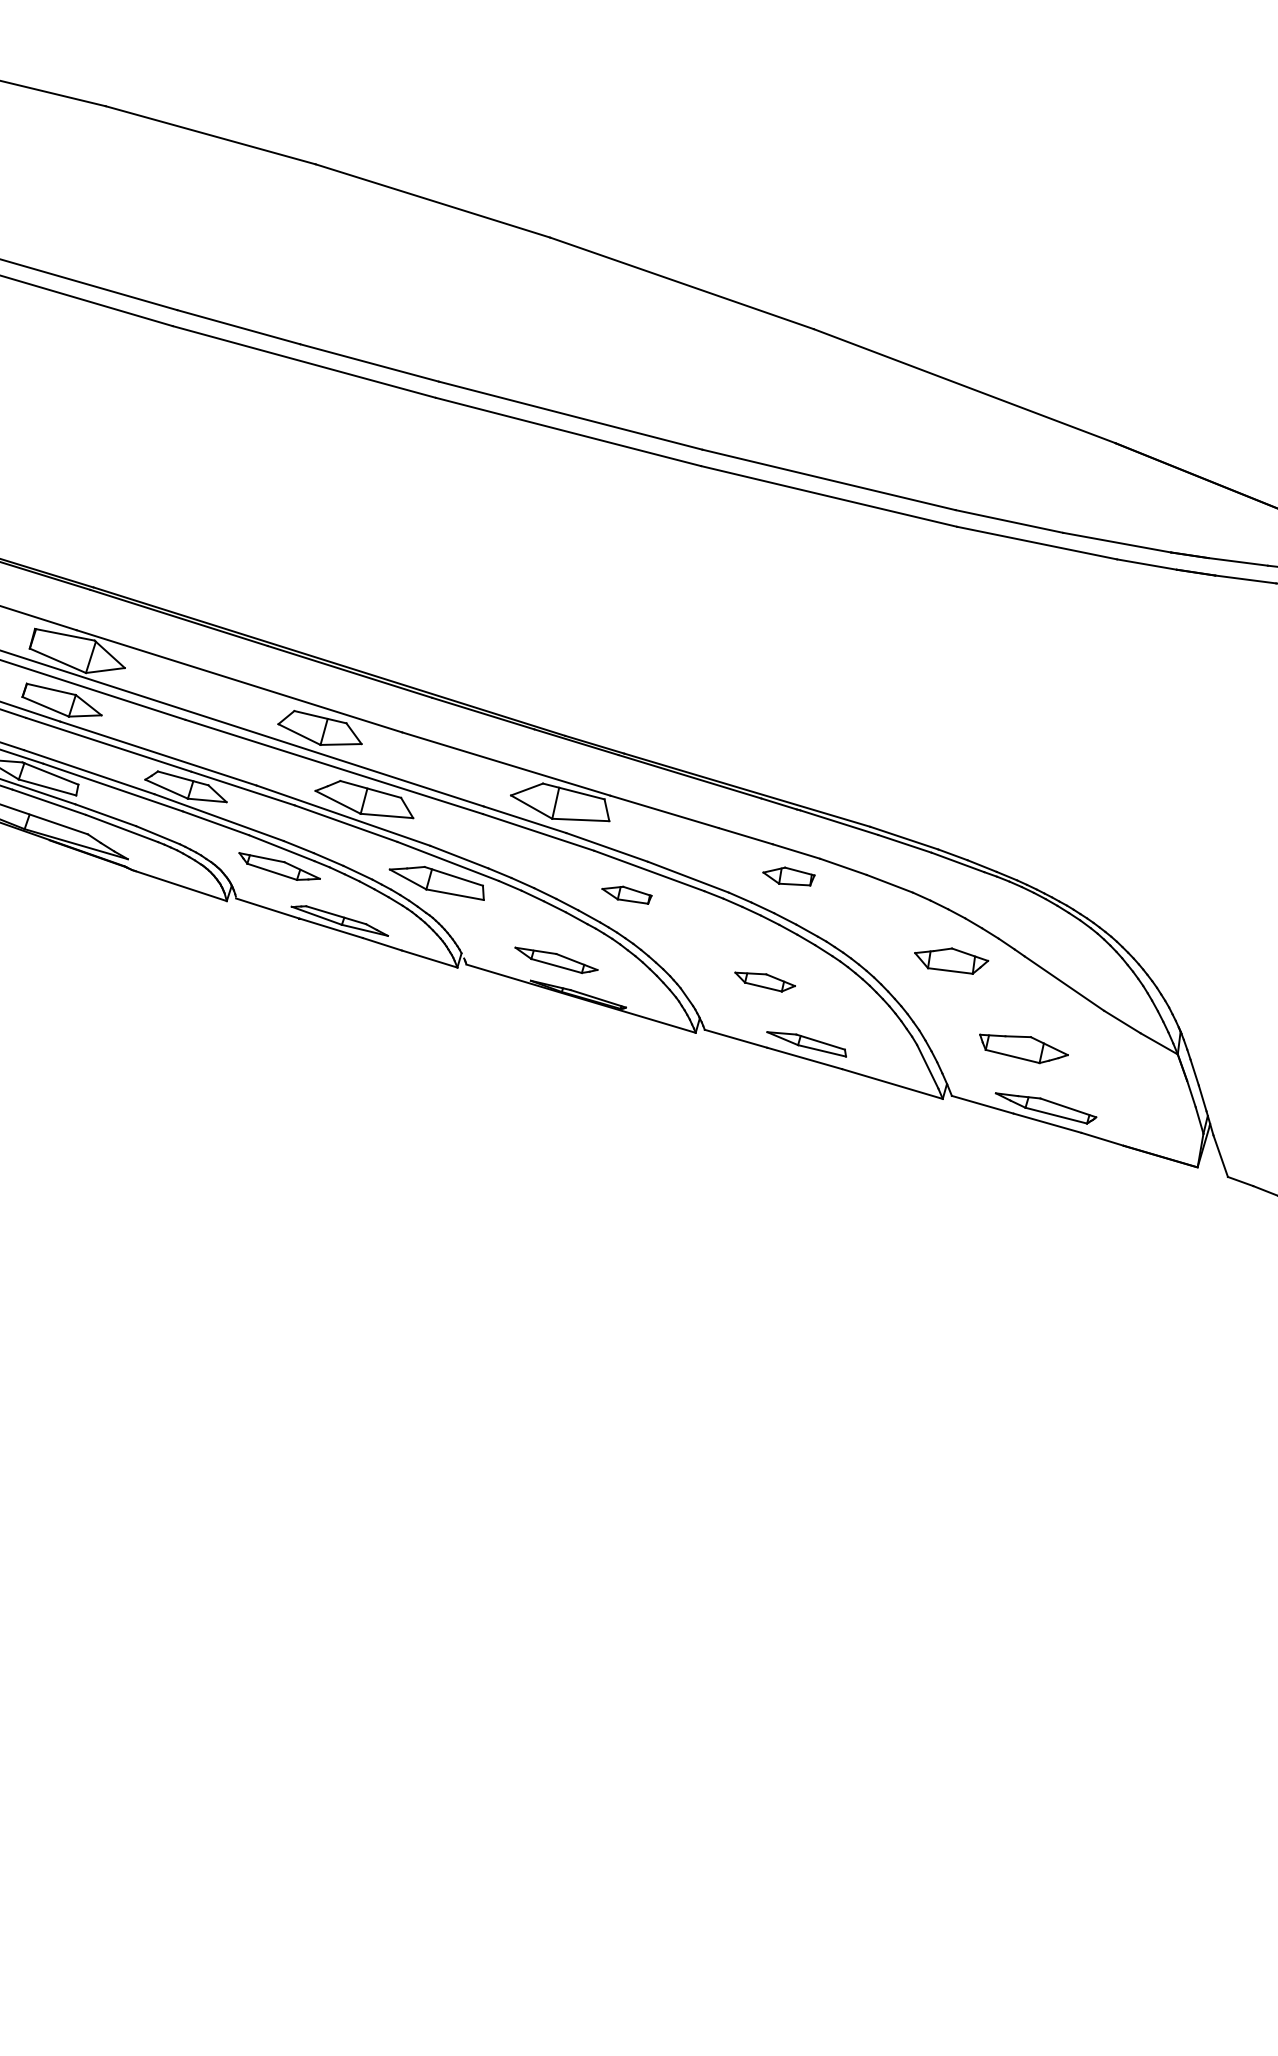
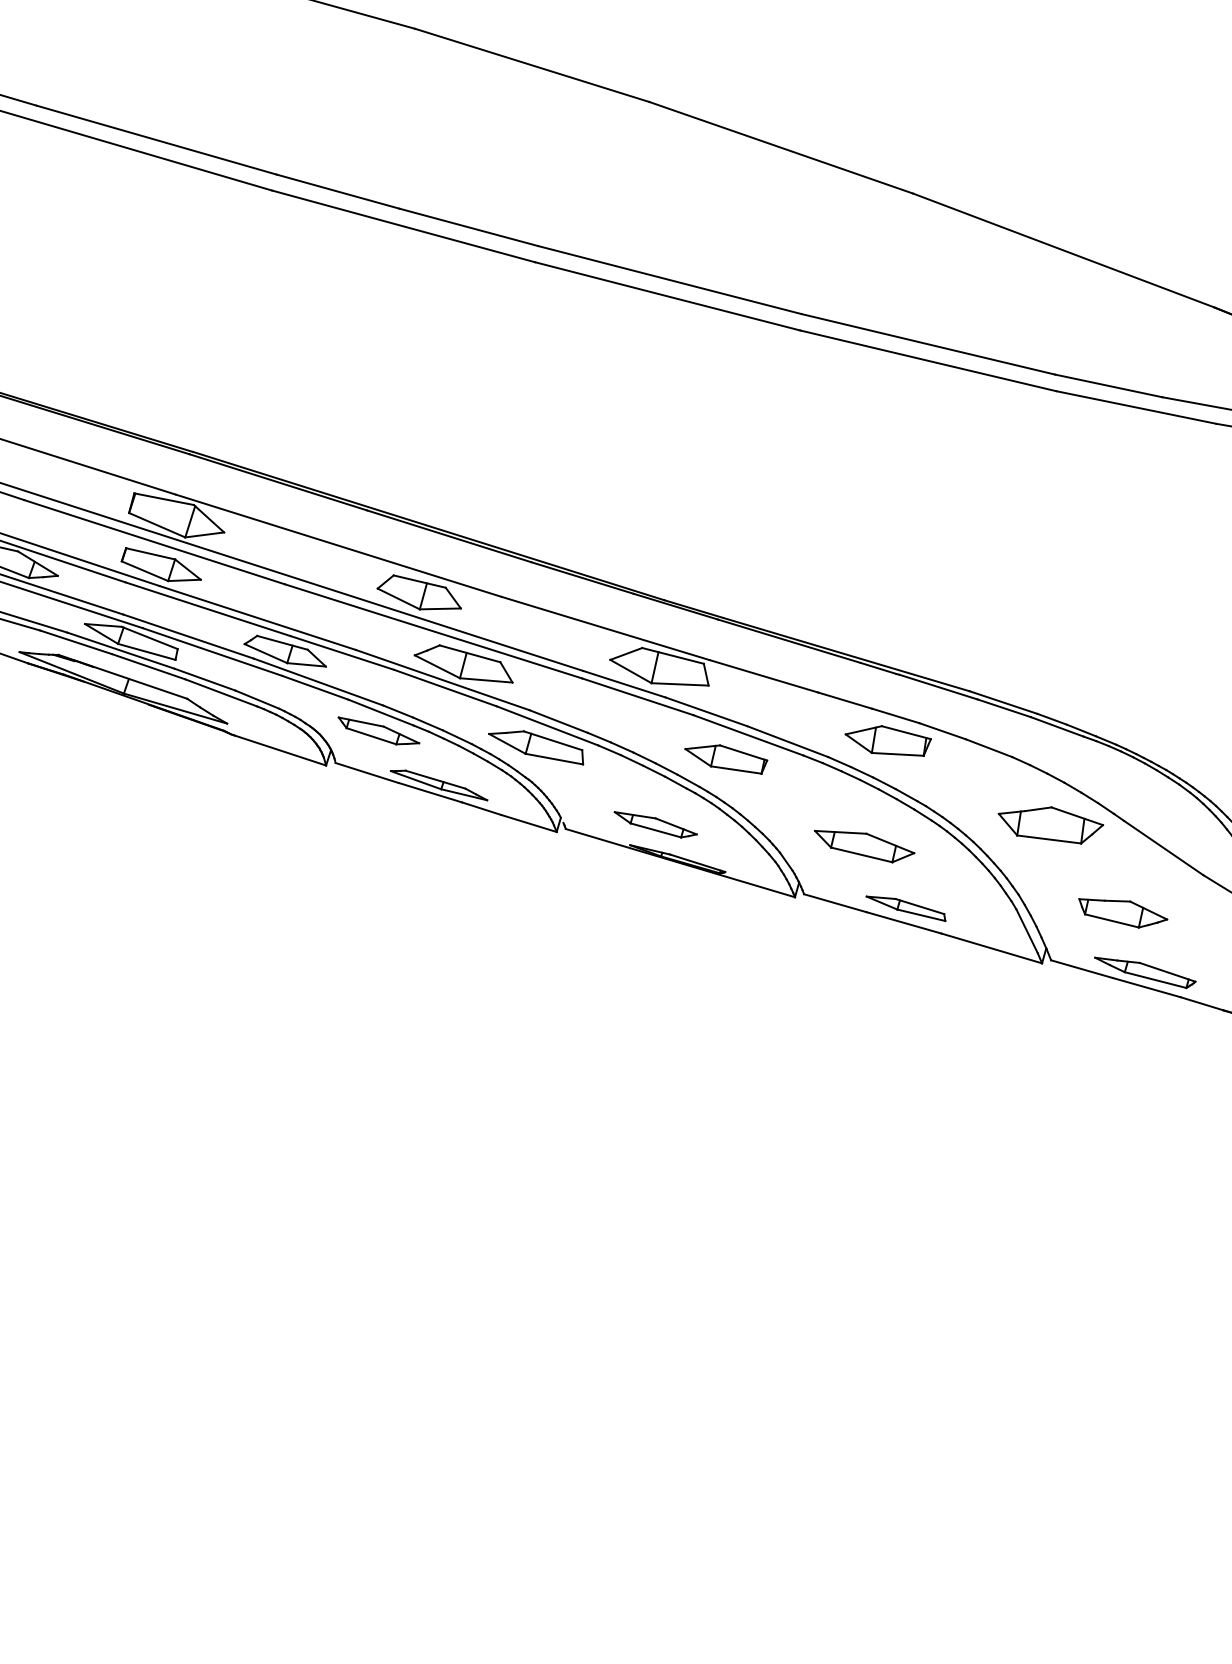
part: (788, 876) -> (887, 740), size x1.67
part: (626, 895) -> (725, 759), size x1.67
part: (951, 961) -> (1050, 825), size x1.43
part: (764, 981) -> (863, 845), size x1.67

